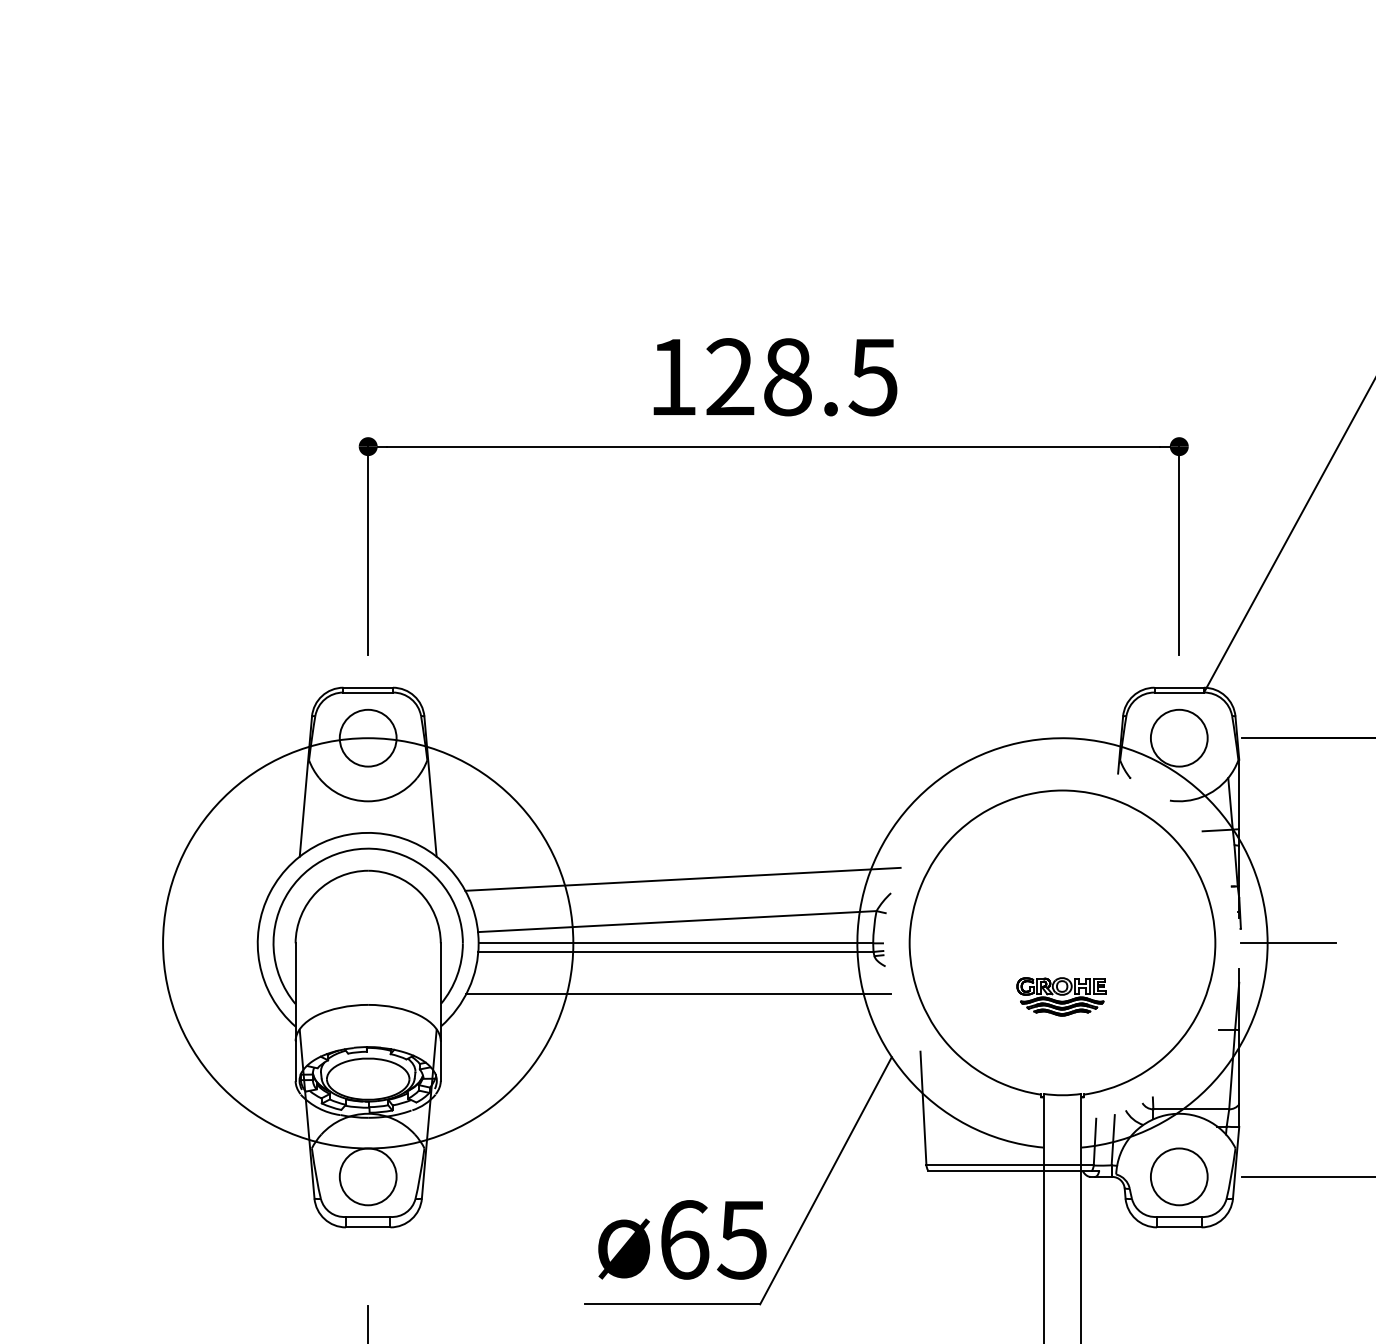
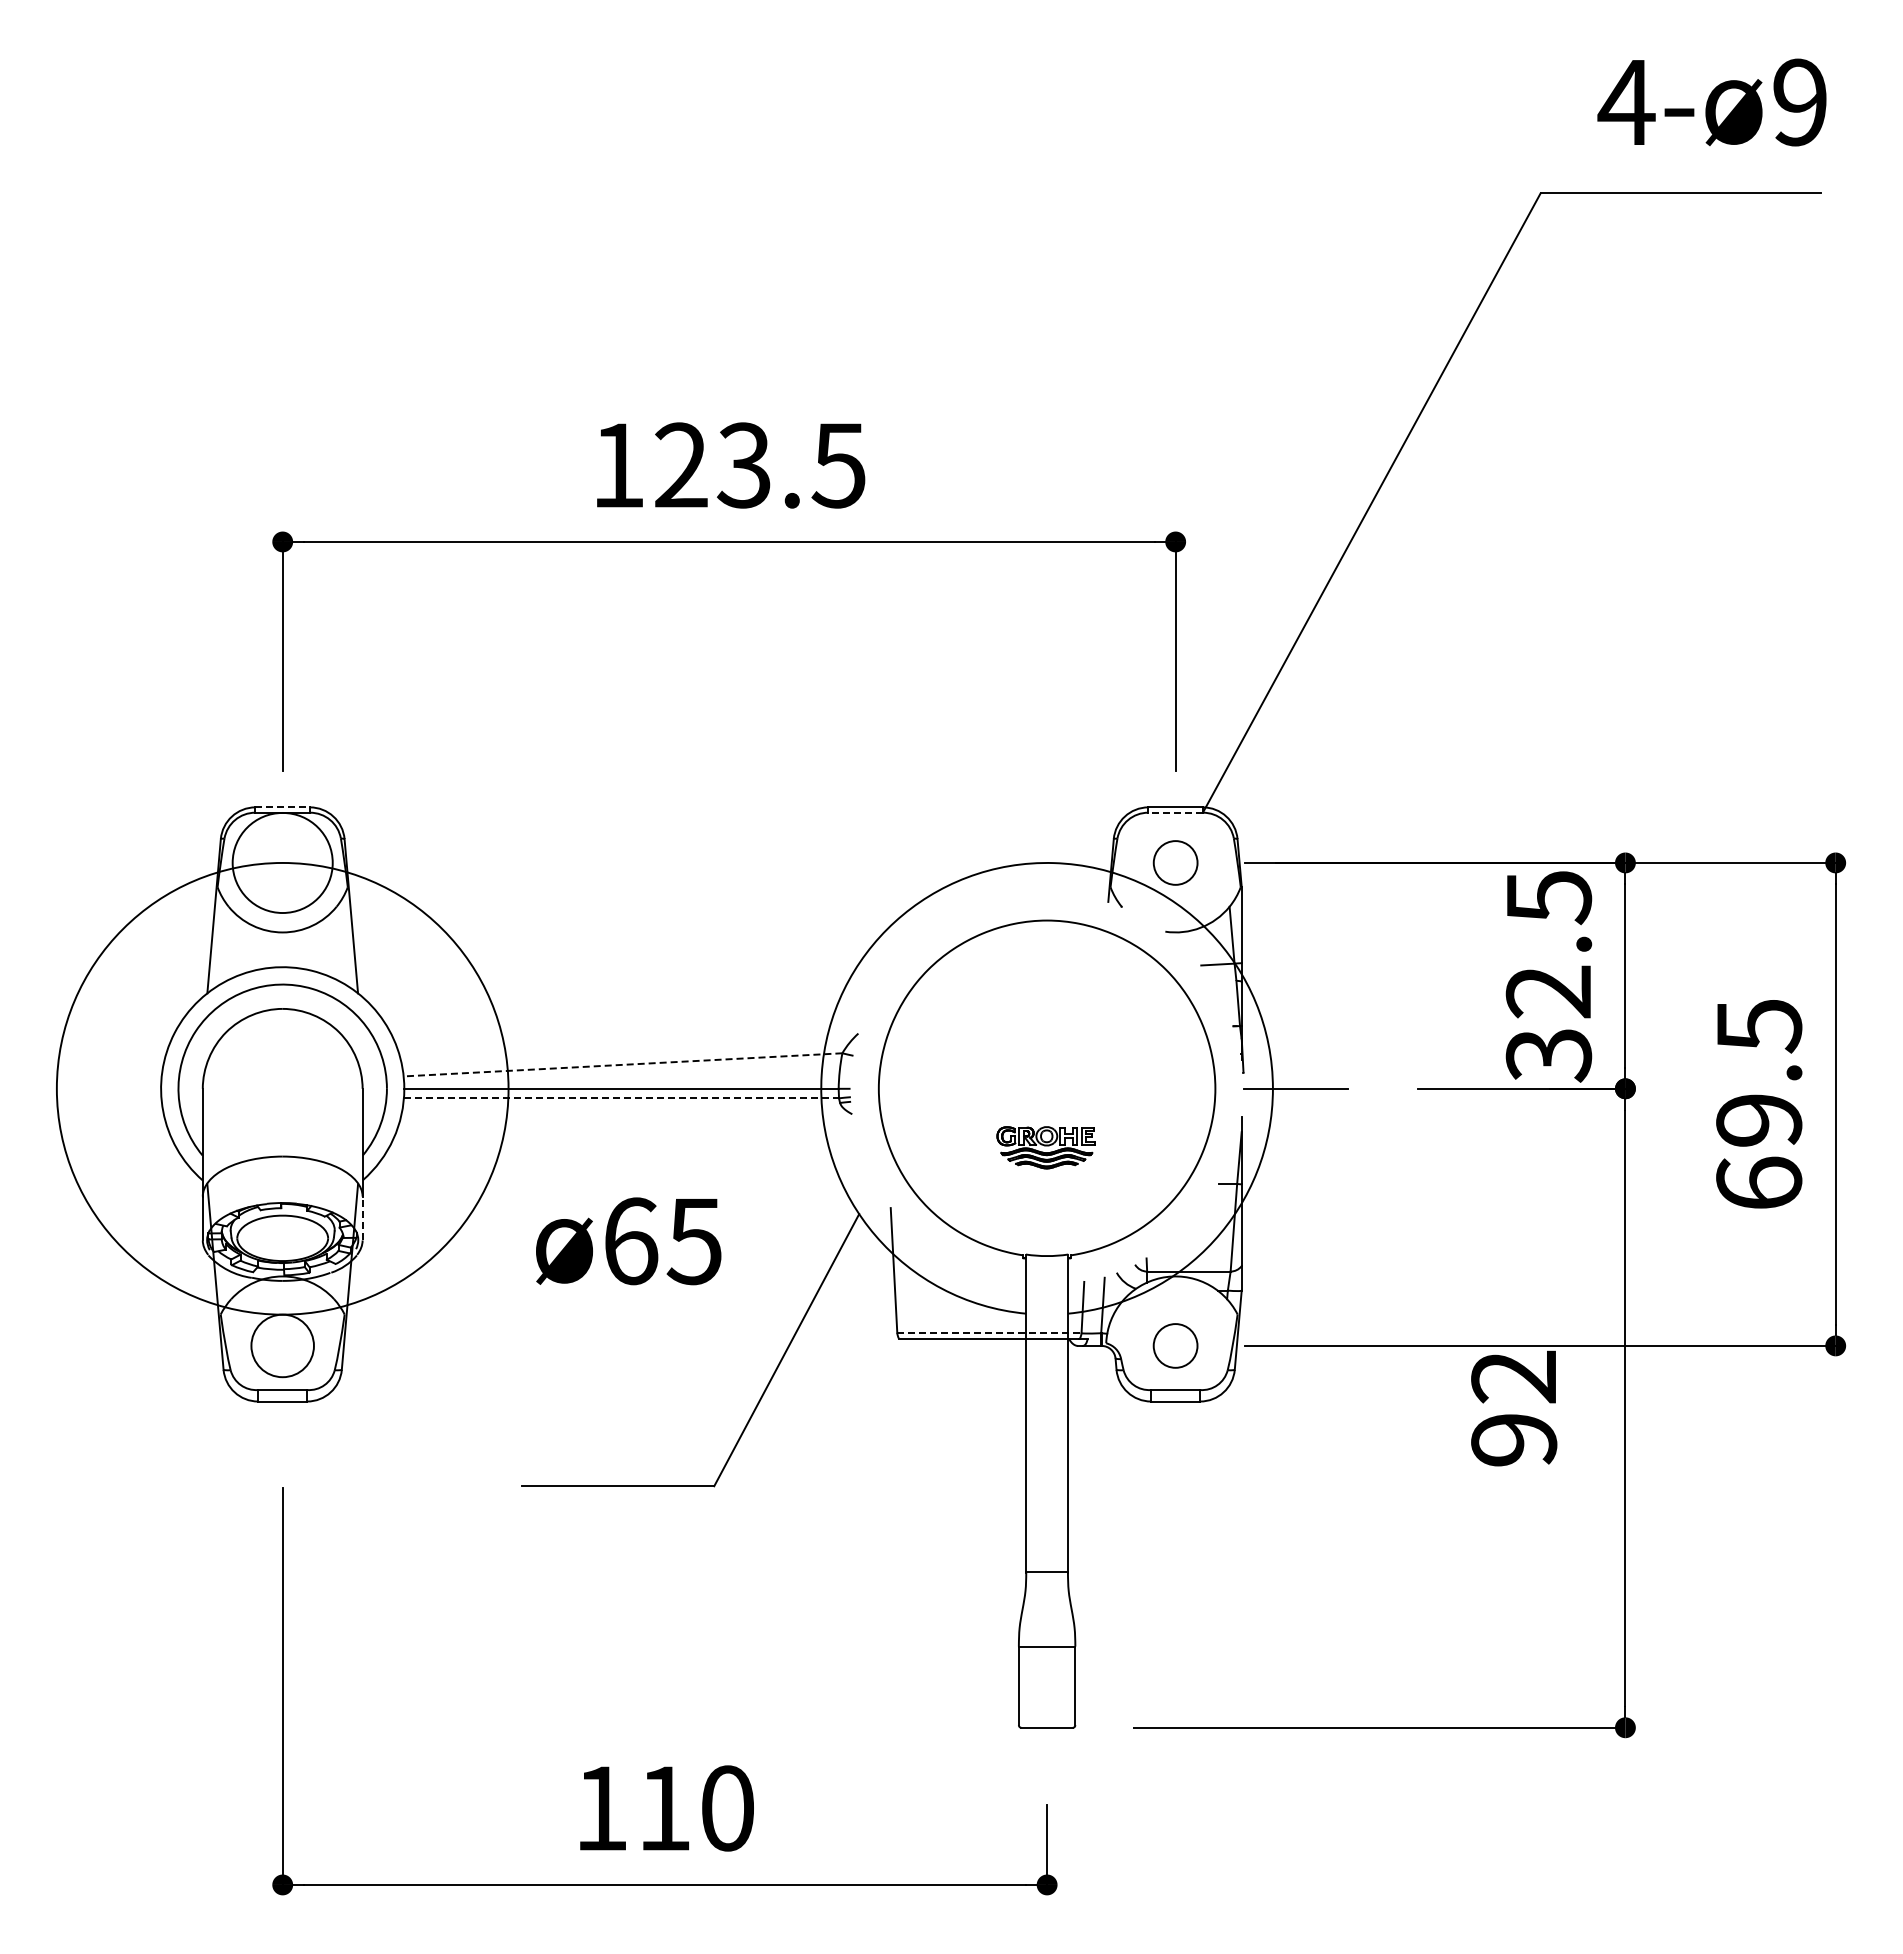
text: (787, 377) -> (744, 465), 128.5 -> 123.5
line: (368, 687) -> (283, 807), solid -> dashed
line: (1179, 692) -> (1175, 812), solid -> dashed
circle: (368, 737) -> (282, 862), size x1.6
circle: (1179, 737) -> (1175, 862), size x0.7
line: (682, 878) -> (628, 1017), removed
line: (677, 921) -> (623, 1064), solid -> dashed
line: (675, 952) -> (621, 1098), solid -> dashed
line: (678, 993) -> (624, 1144), removed
line: (440, 1061) -> (362, 1218), solid -> dashed
line: (1010, 1164) -> (989, 1332), solid -> dashed
circle: (1179, 1176) -> (1175, 1345), size x0.7
text: (682, 1240) -> (628, 1241), moved

